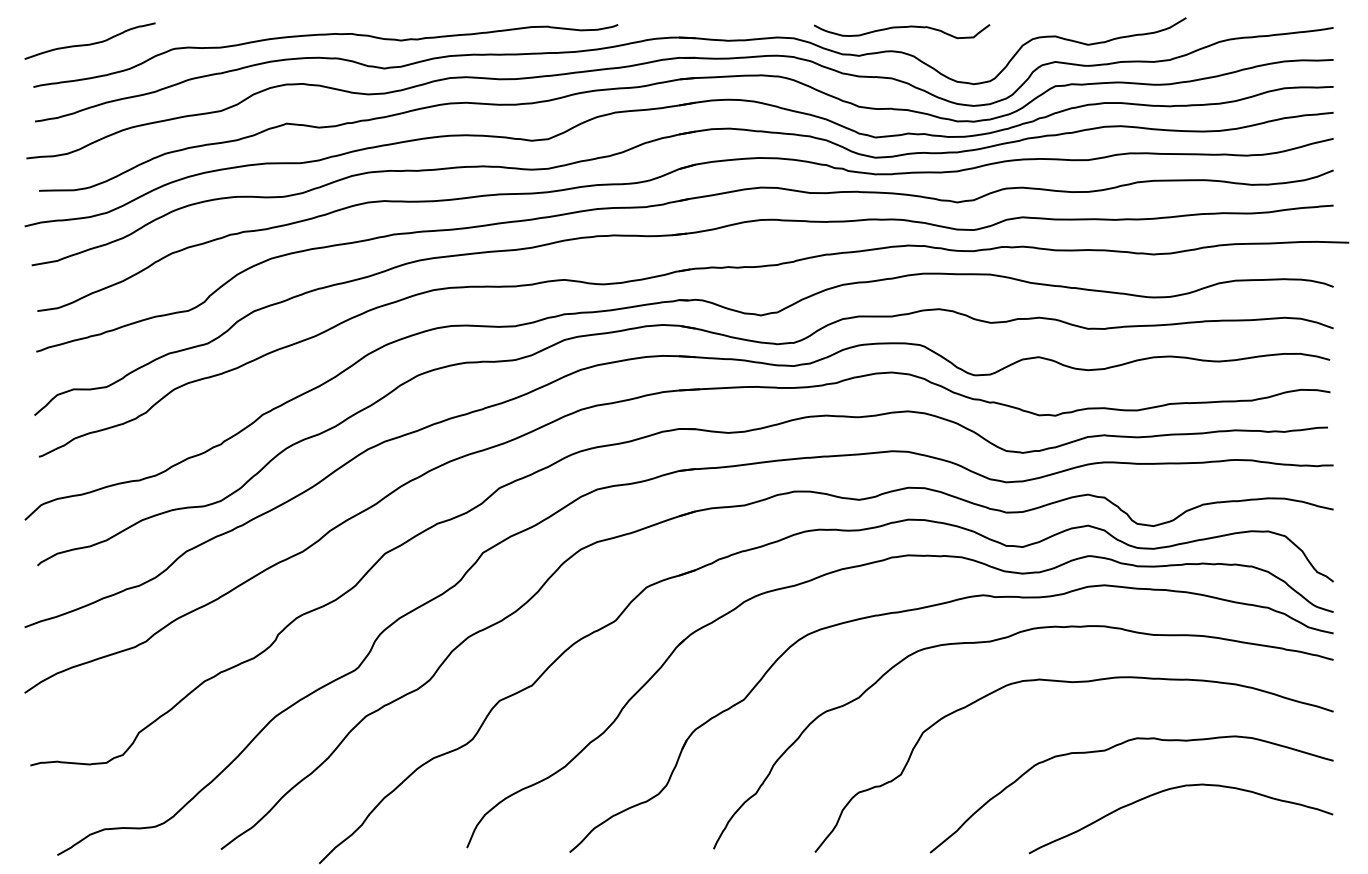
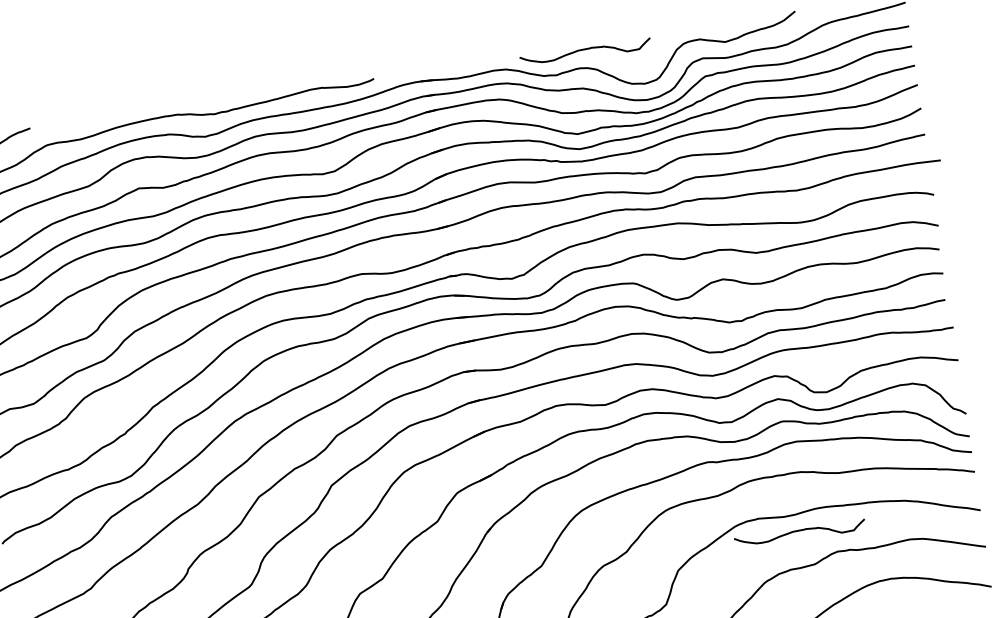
curve: (1089, 704) -> (798, 531), added

